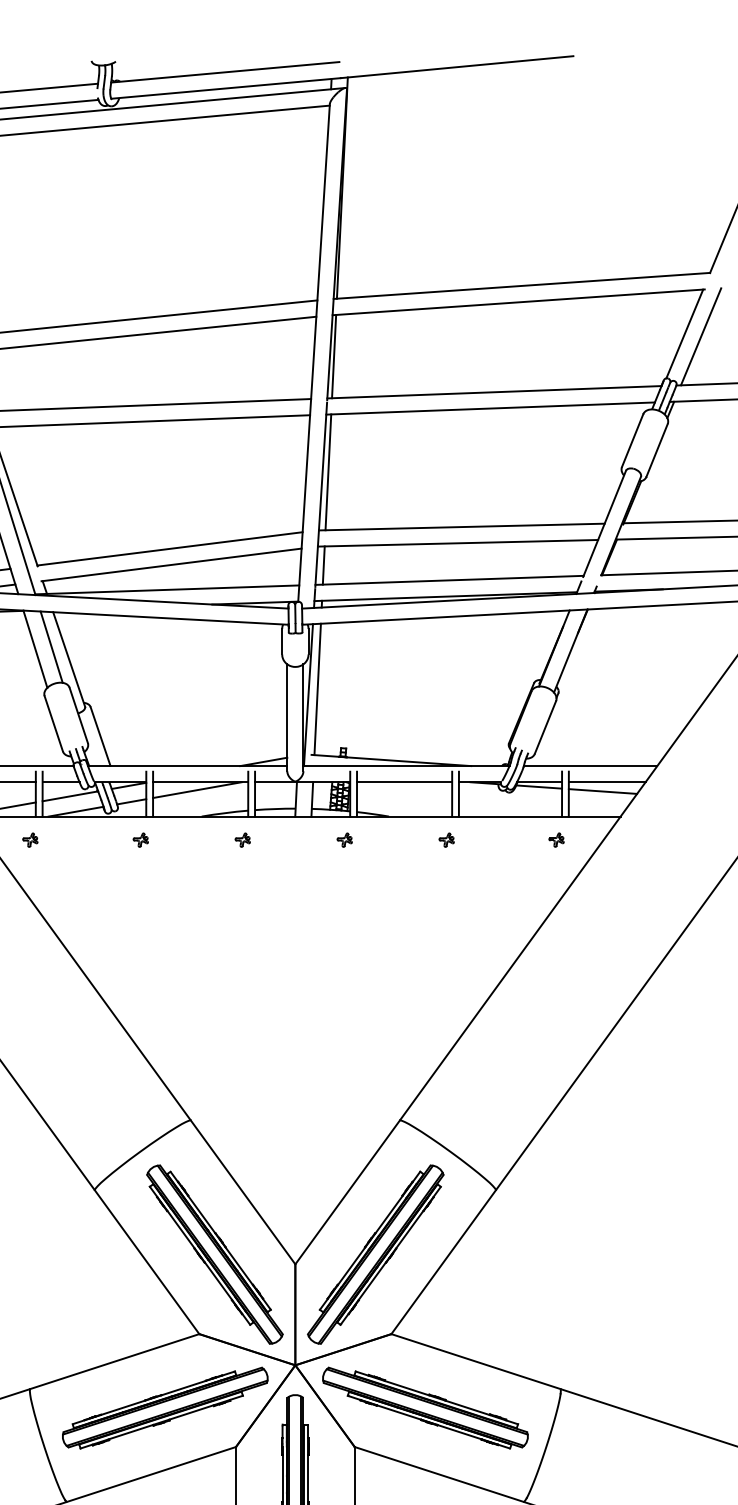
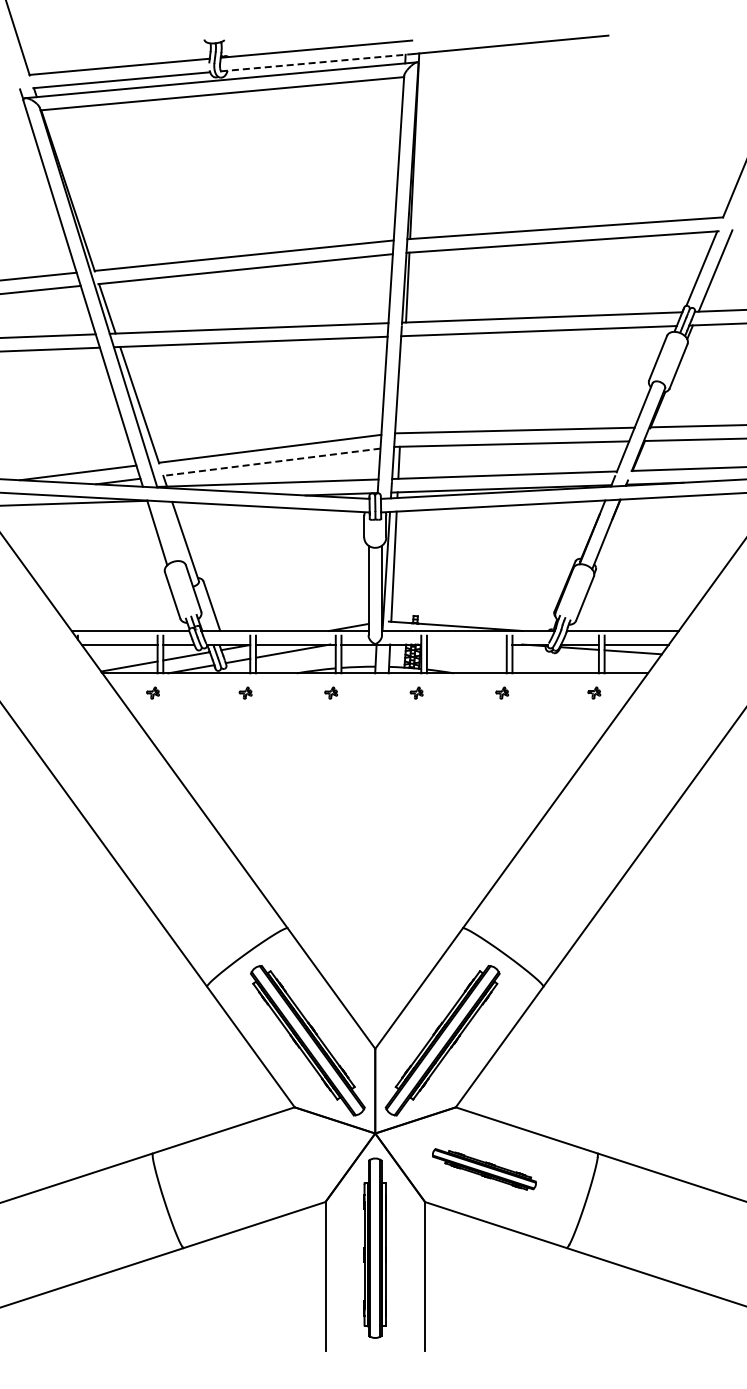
line: (226, 88) -> (317, 62), solid -> dashed
line: (327, 472) -> (402, 384), removed
line: (171, 565) -> (271, 462), solid -> dashed
line: (51, 647) -> (170, 531), removed
line: (404, 782) -> (466, 644), removed
part: (164, 1408) -> (265, 1169), removed
part: (425, 1408) -> (484, 1169), size x0.6

